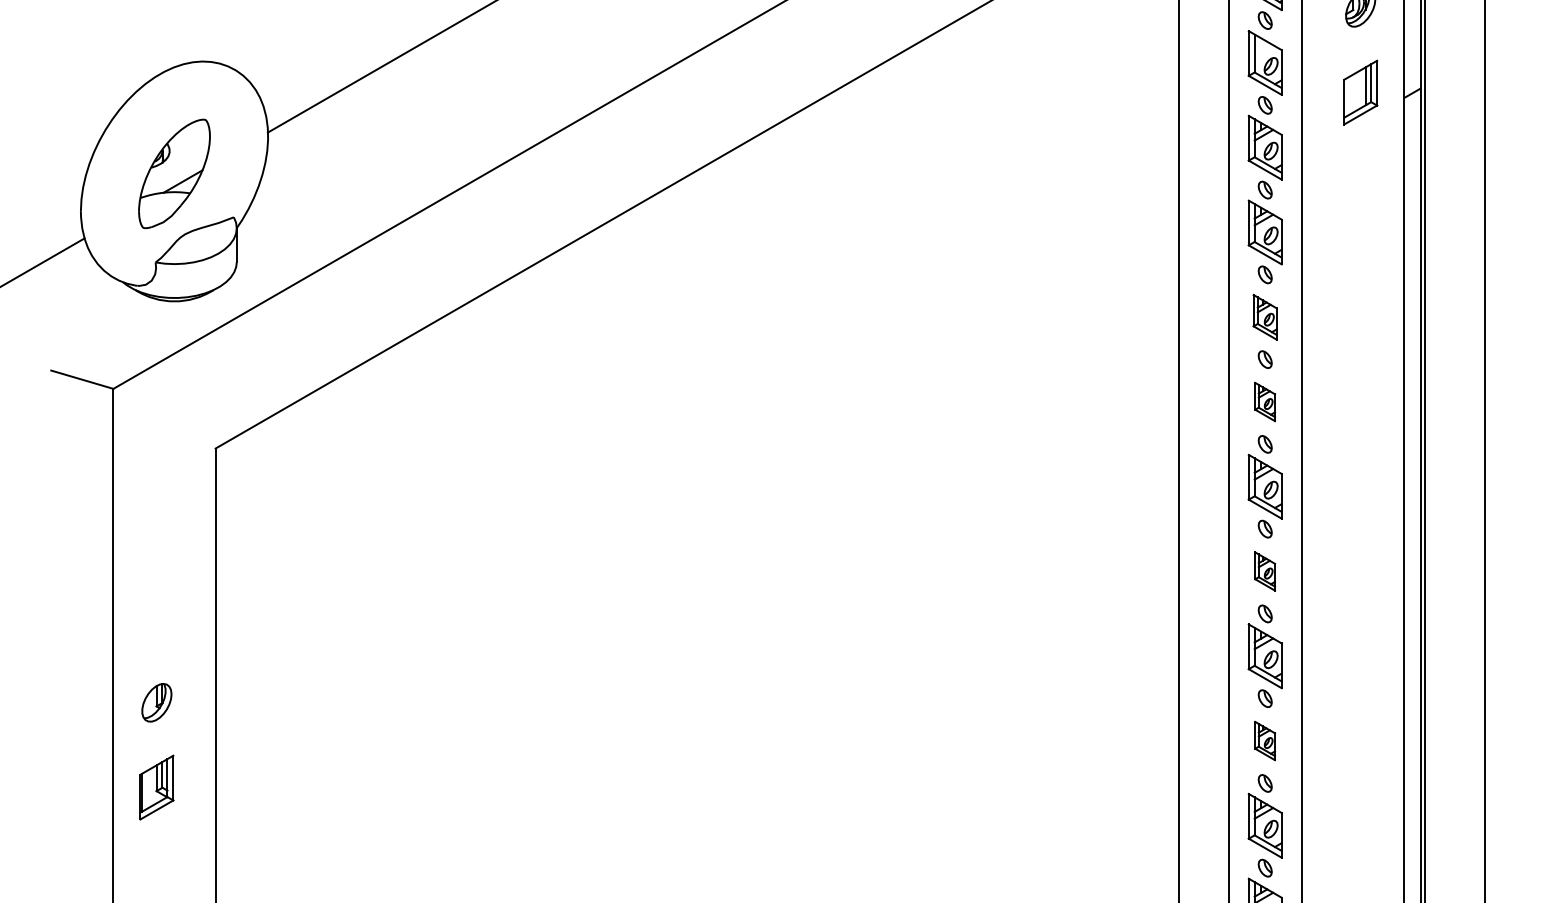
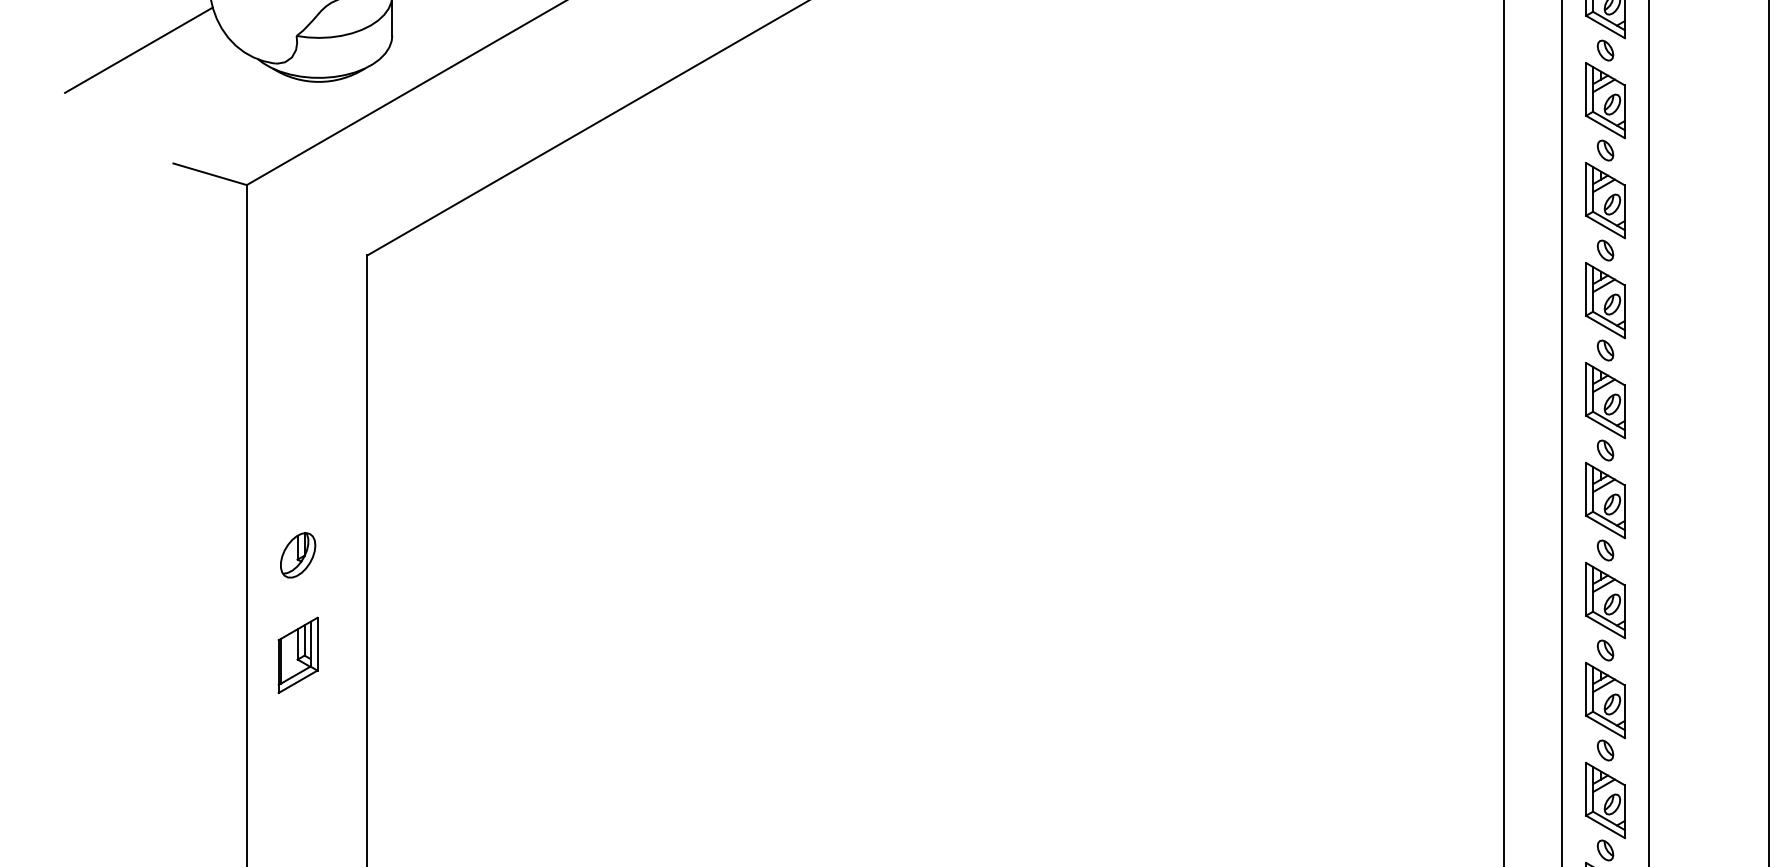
part: (1264, 317) -> (1604, 100), size x1.43
part: (1264, 401) -> (1604, 199), size x1.67
part: (1264, 571) -> (1604, 400), size x1.67
part: (1264, 740) -> (1604, 599), size x1.67

